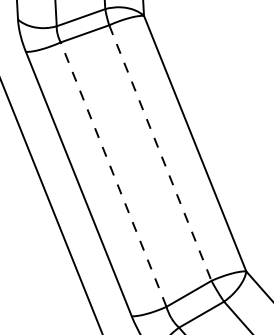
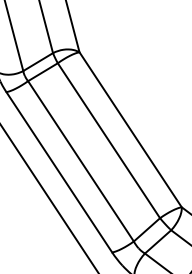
line: (159, 152) -> (108, 140), dashed -> solid
line: (113, 173) -> (80, 160), dashed -> solid

